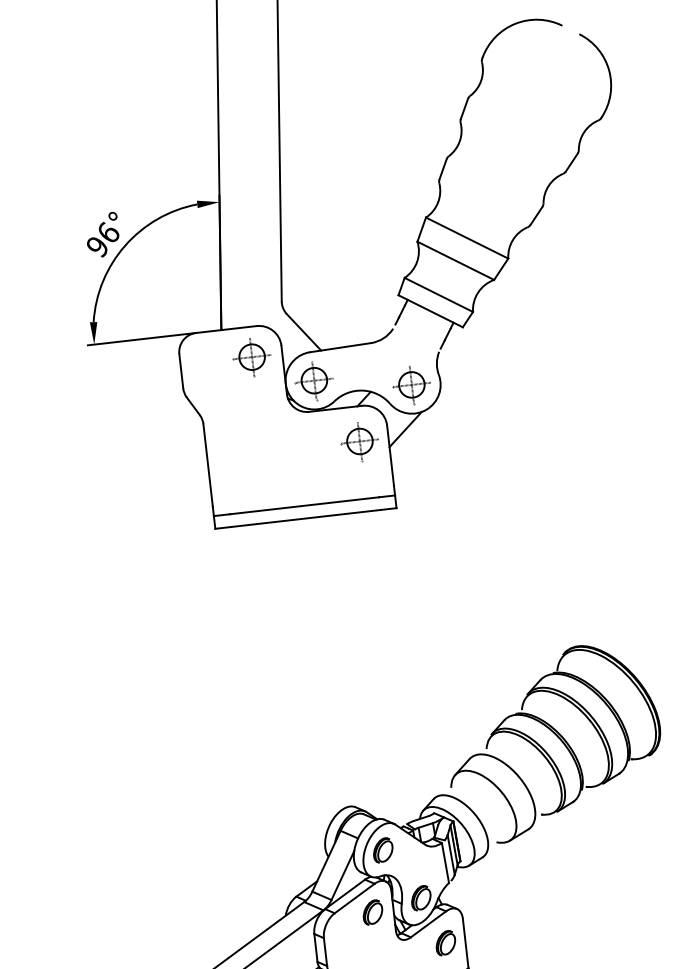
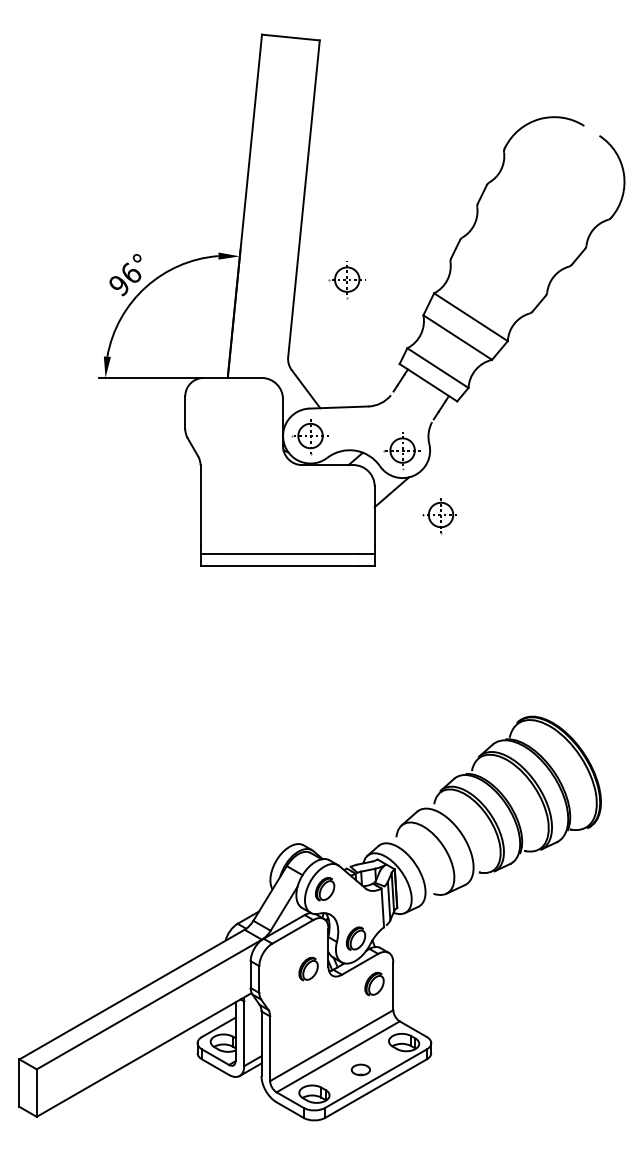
part: (250, 358) -> (439, 516), moved
part: (359, 442) -> (346, 280), moved
part: (372, 911) -> (308, 968), moved

